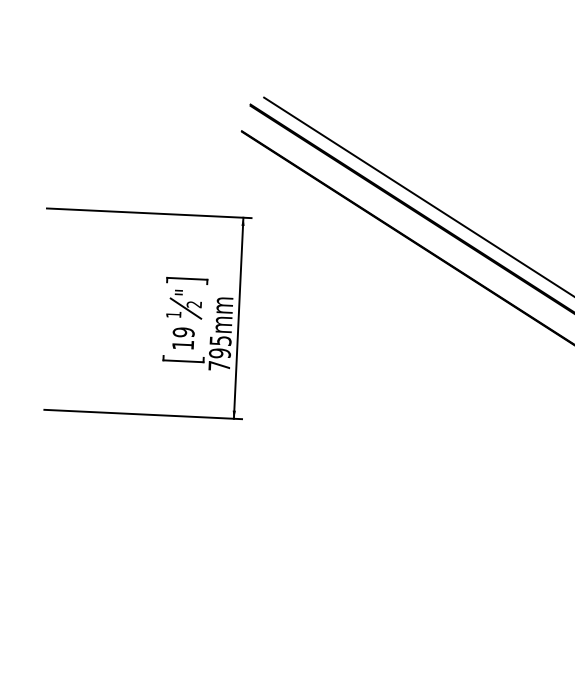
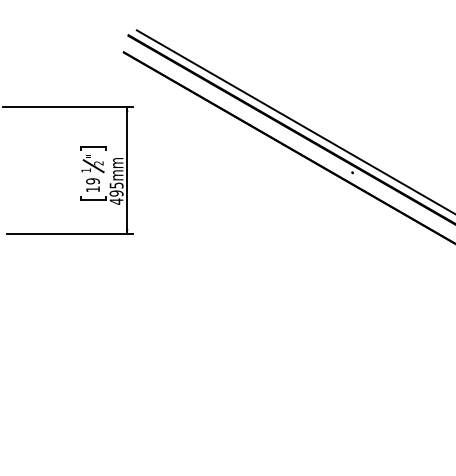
text: (219, 365) -> (116, 201), 795mm -> 495mm

